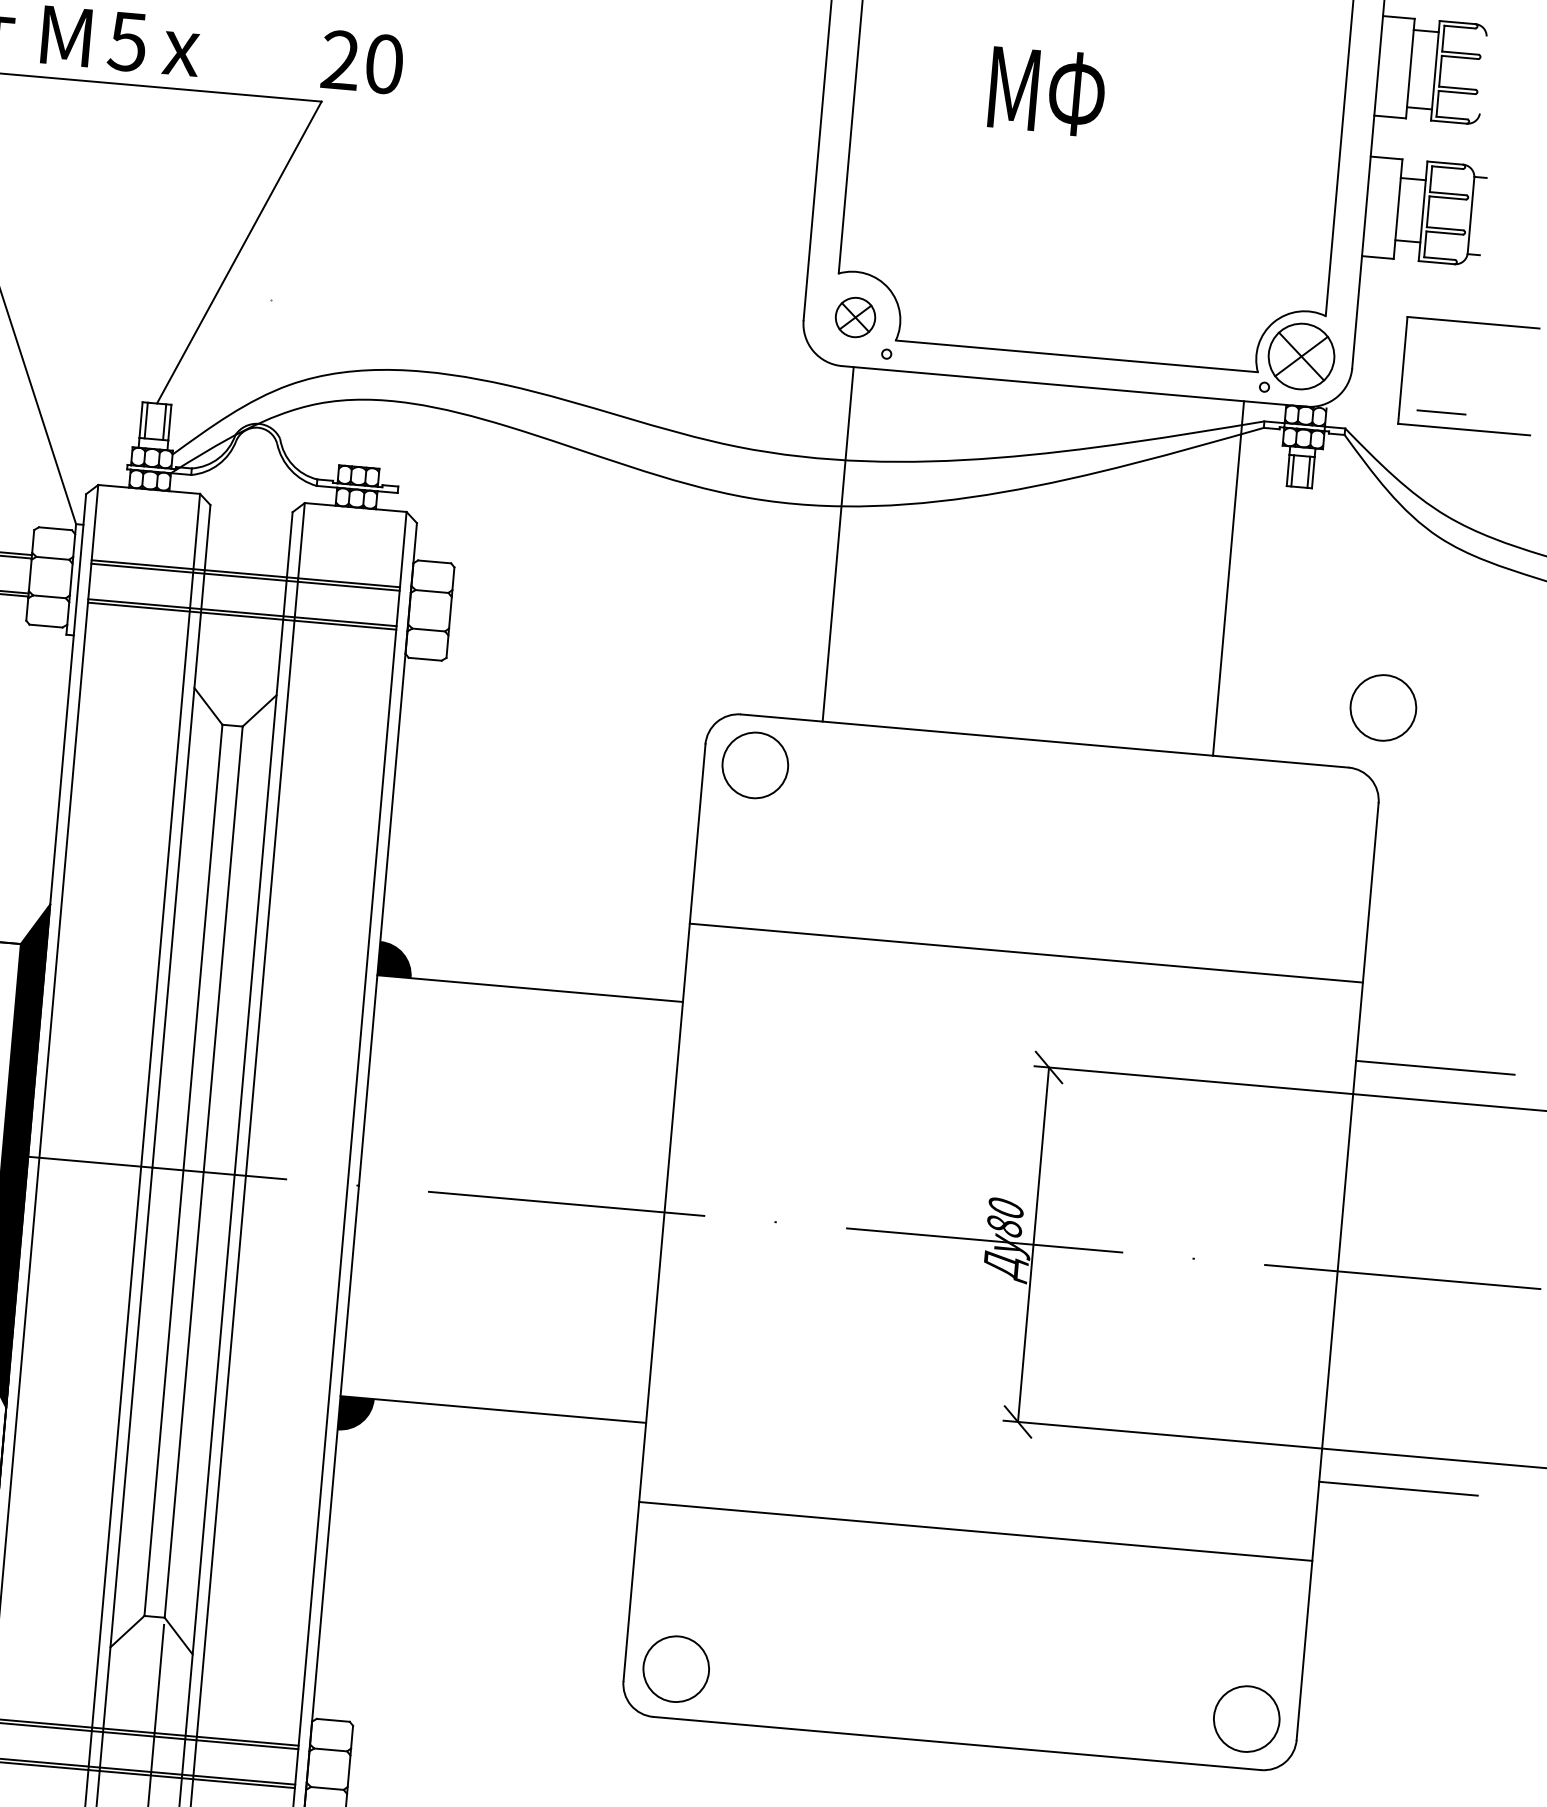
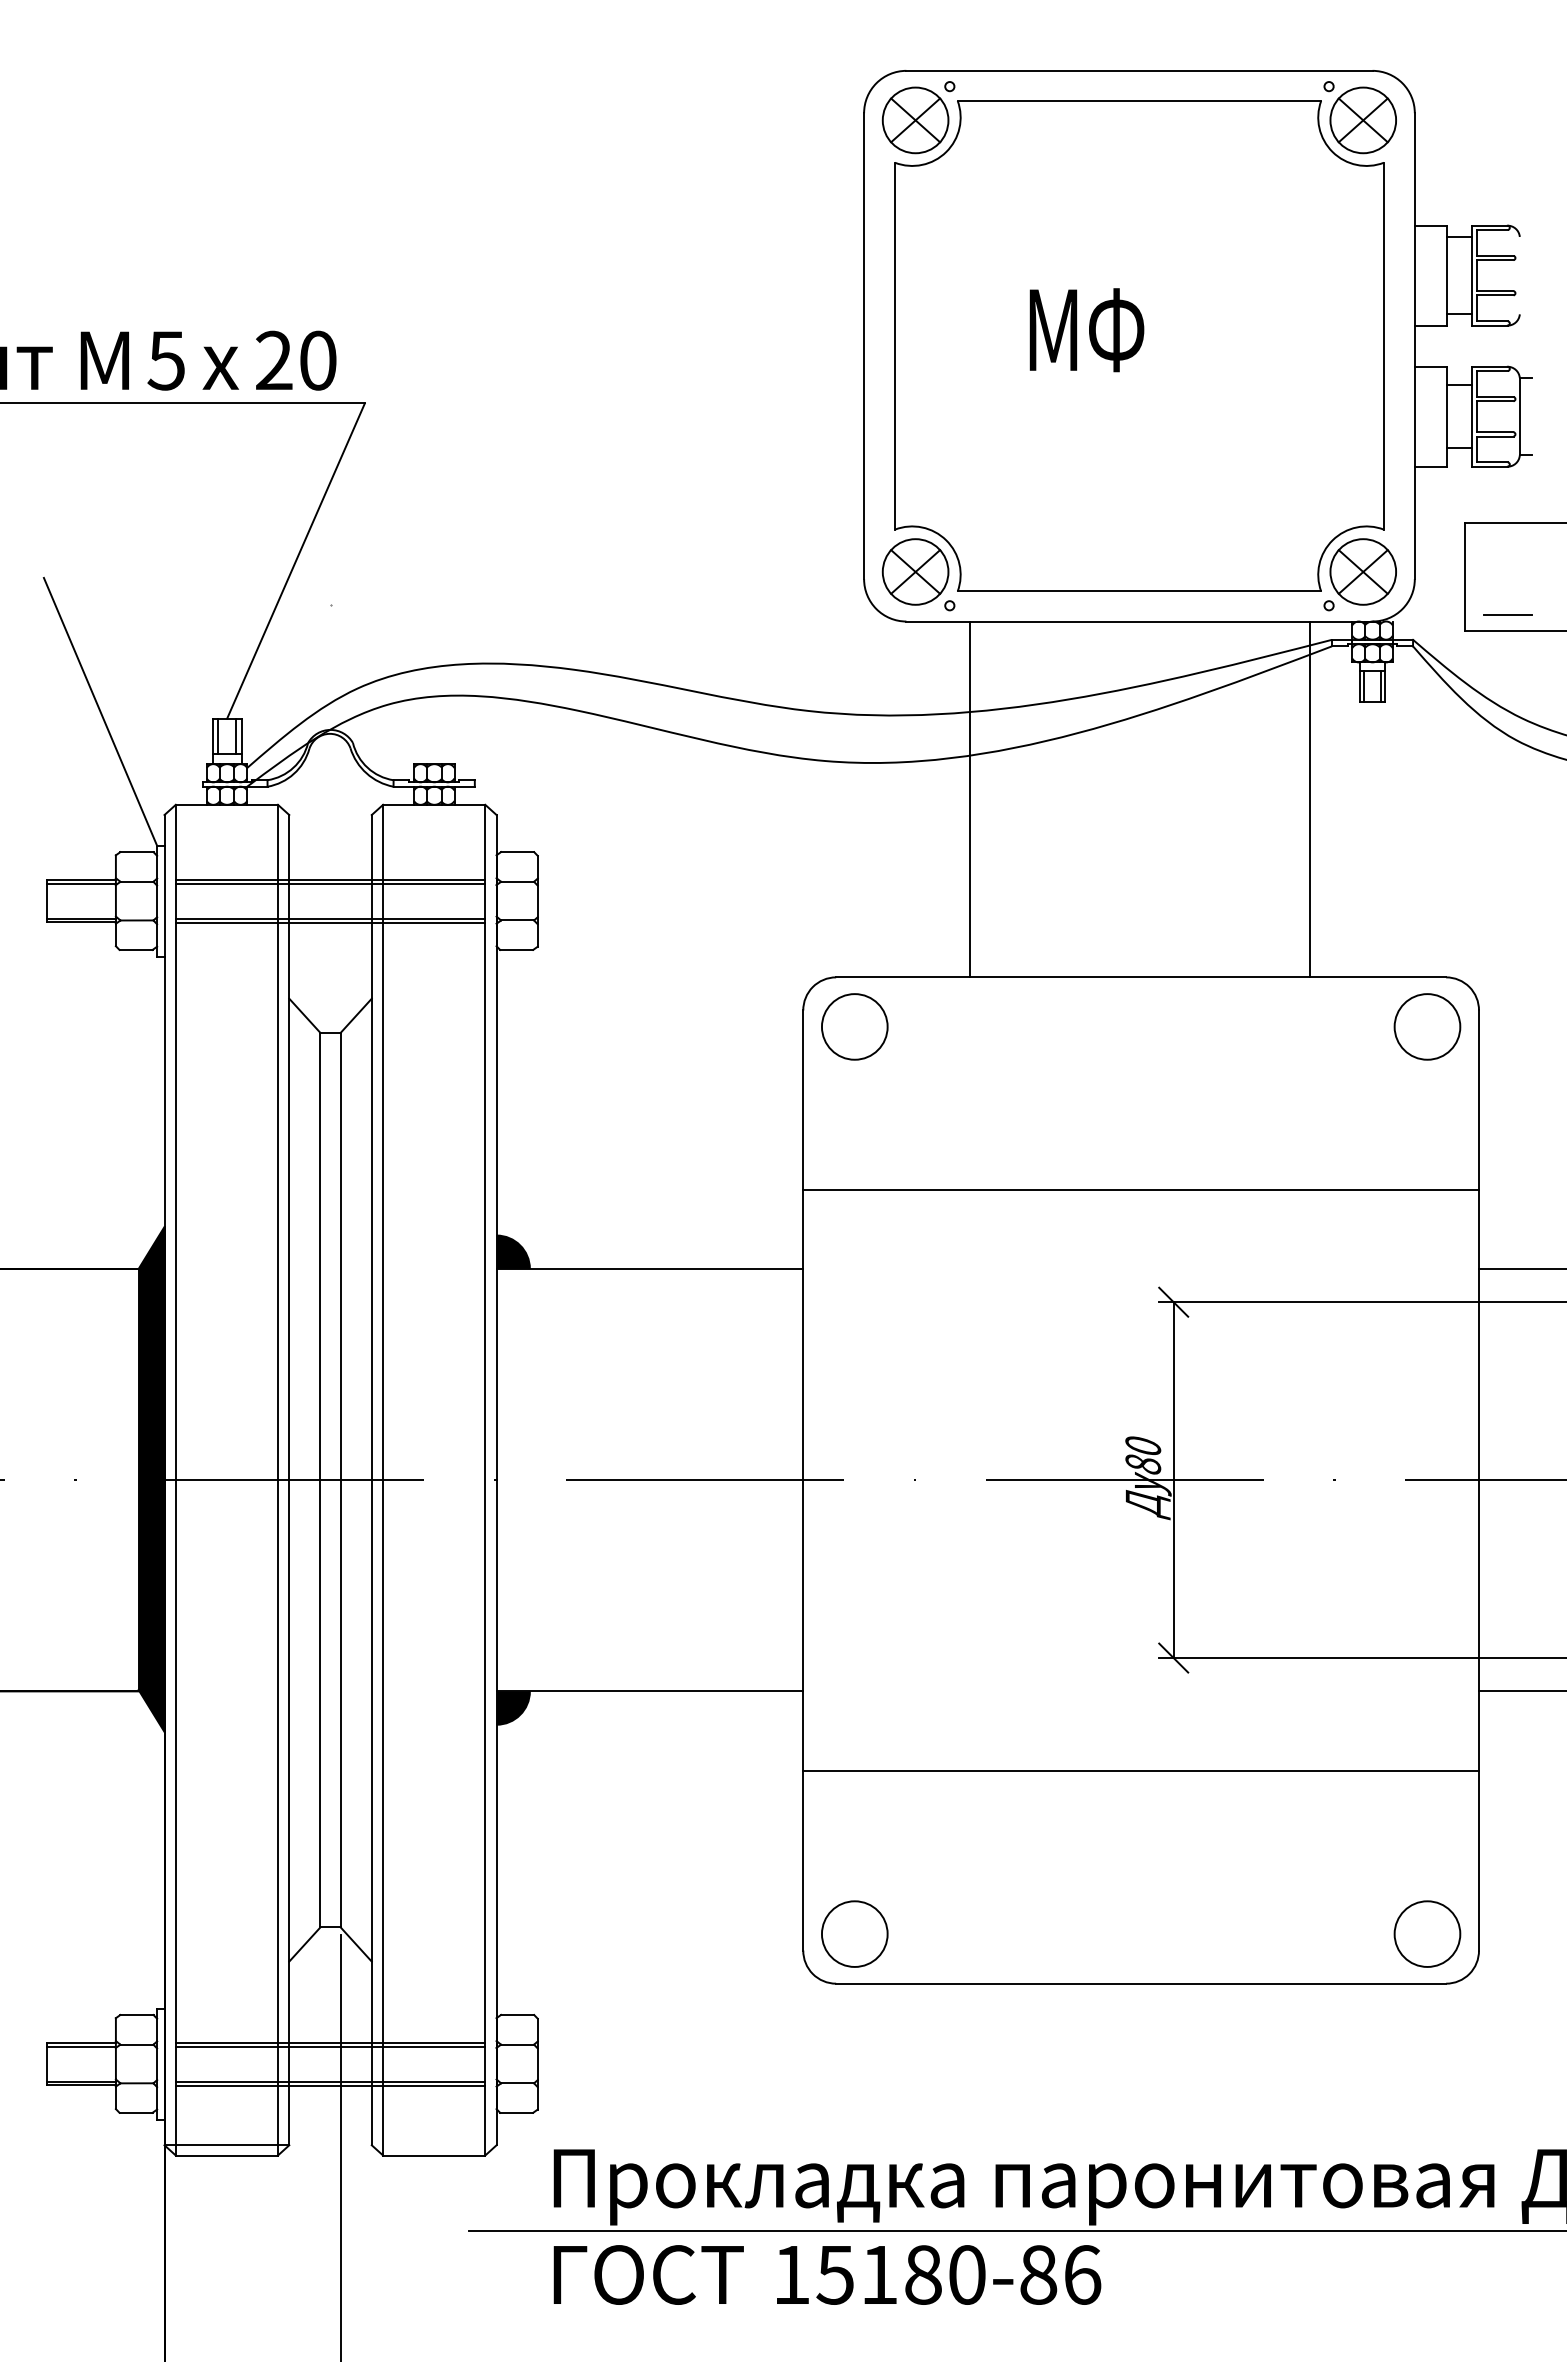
text: (362, 62) -> (296, 360), moved
part: (855, 317) -> (915, 571), size x1.67
line: (838, 544) -> (970, 799), moved
circle: (1383, 707) -> (1427, 1026), moved

